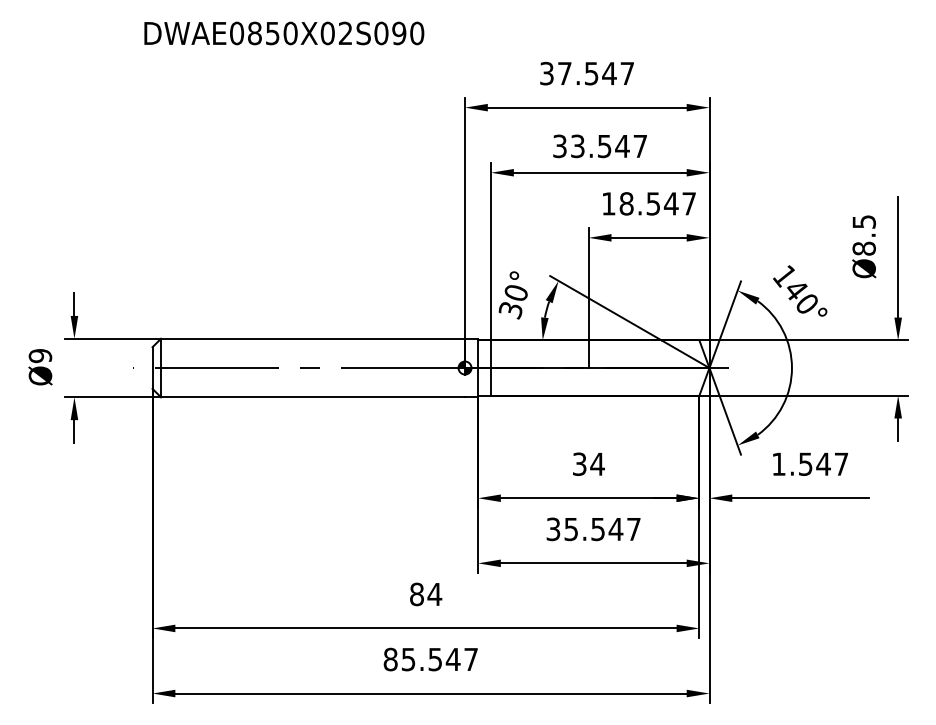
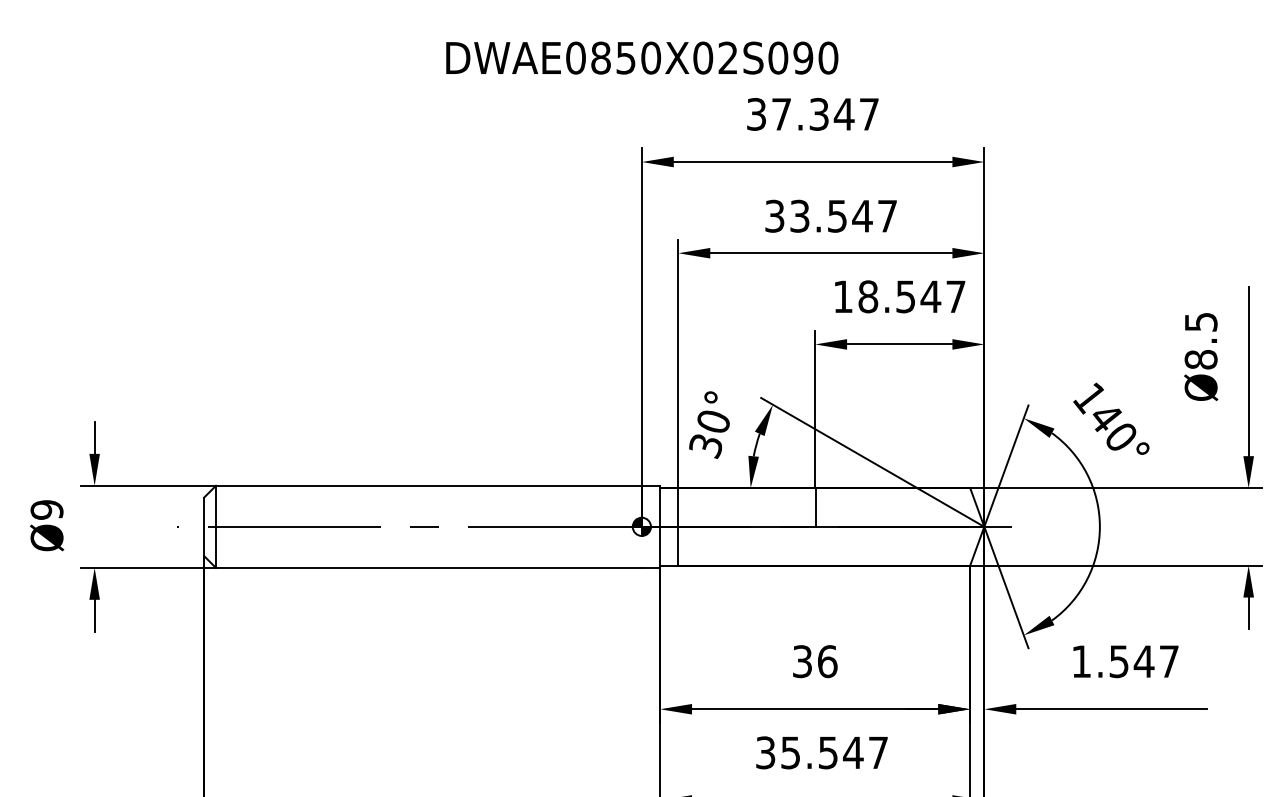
text: (284, 33) -> (642, 58), moved
text: (591, 72) -> (819, 112), 37.547 -> 37.347
text: (597, 463) -> (827, 660), 34 -> 36

